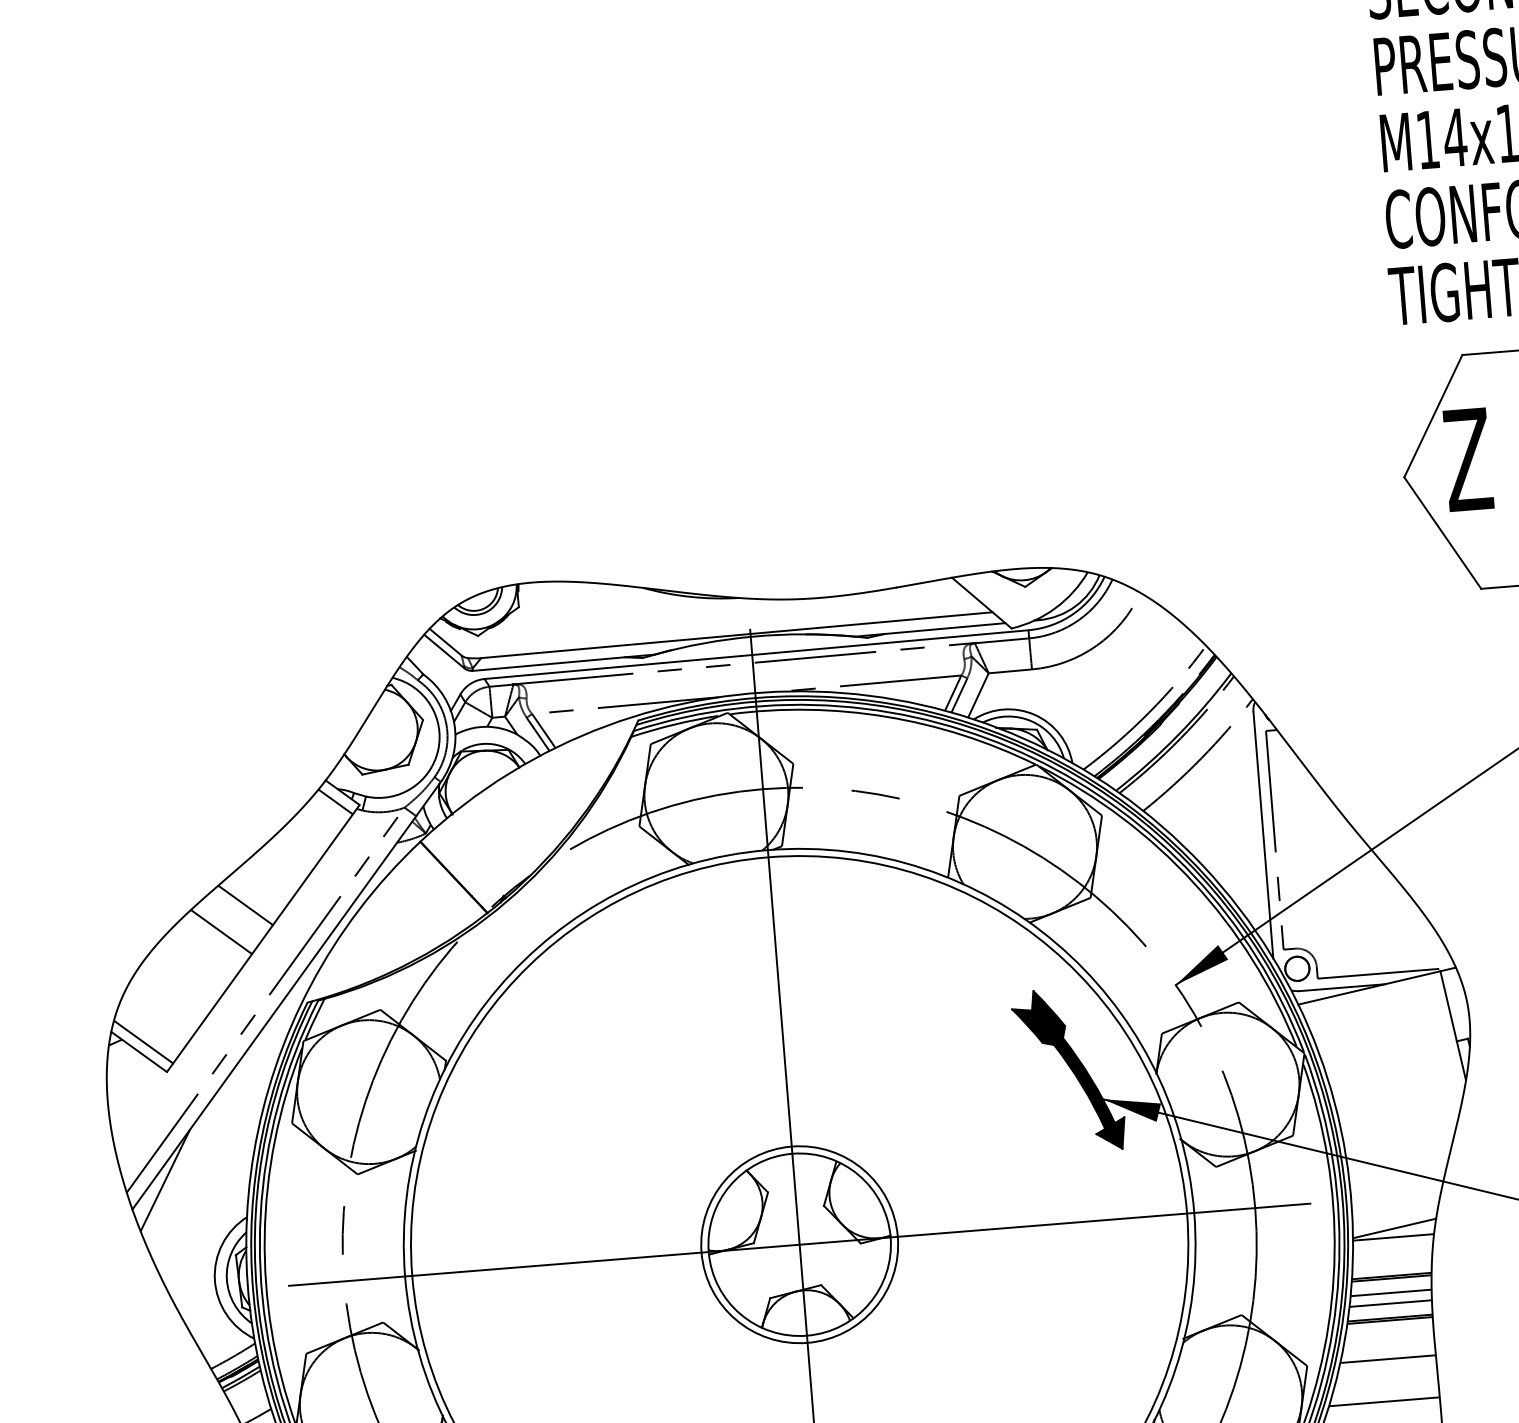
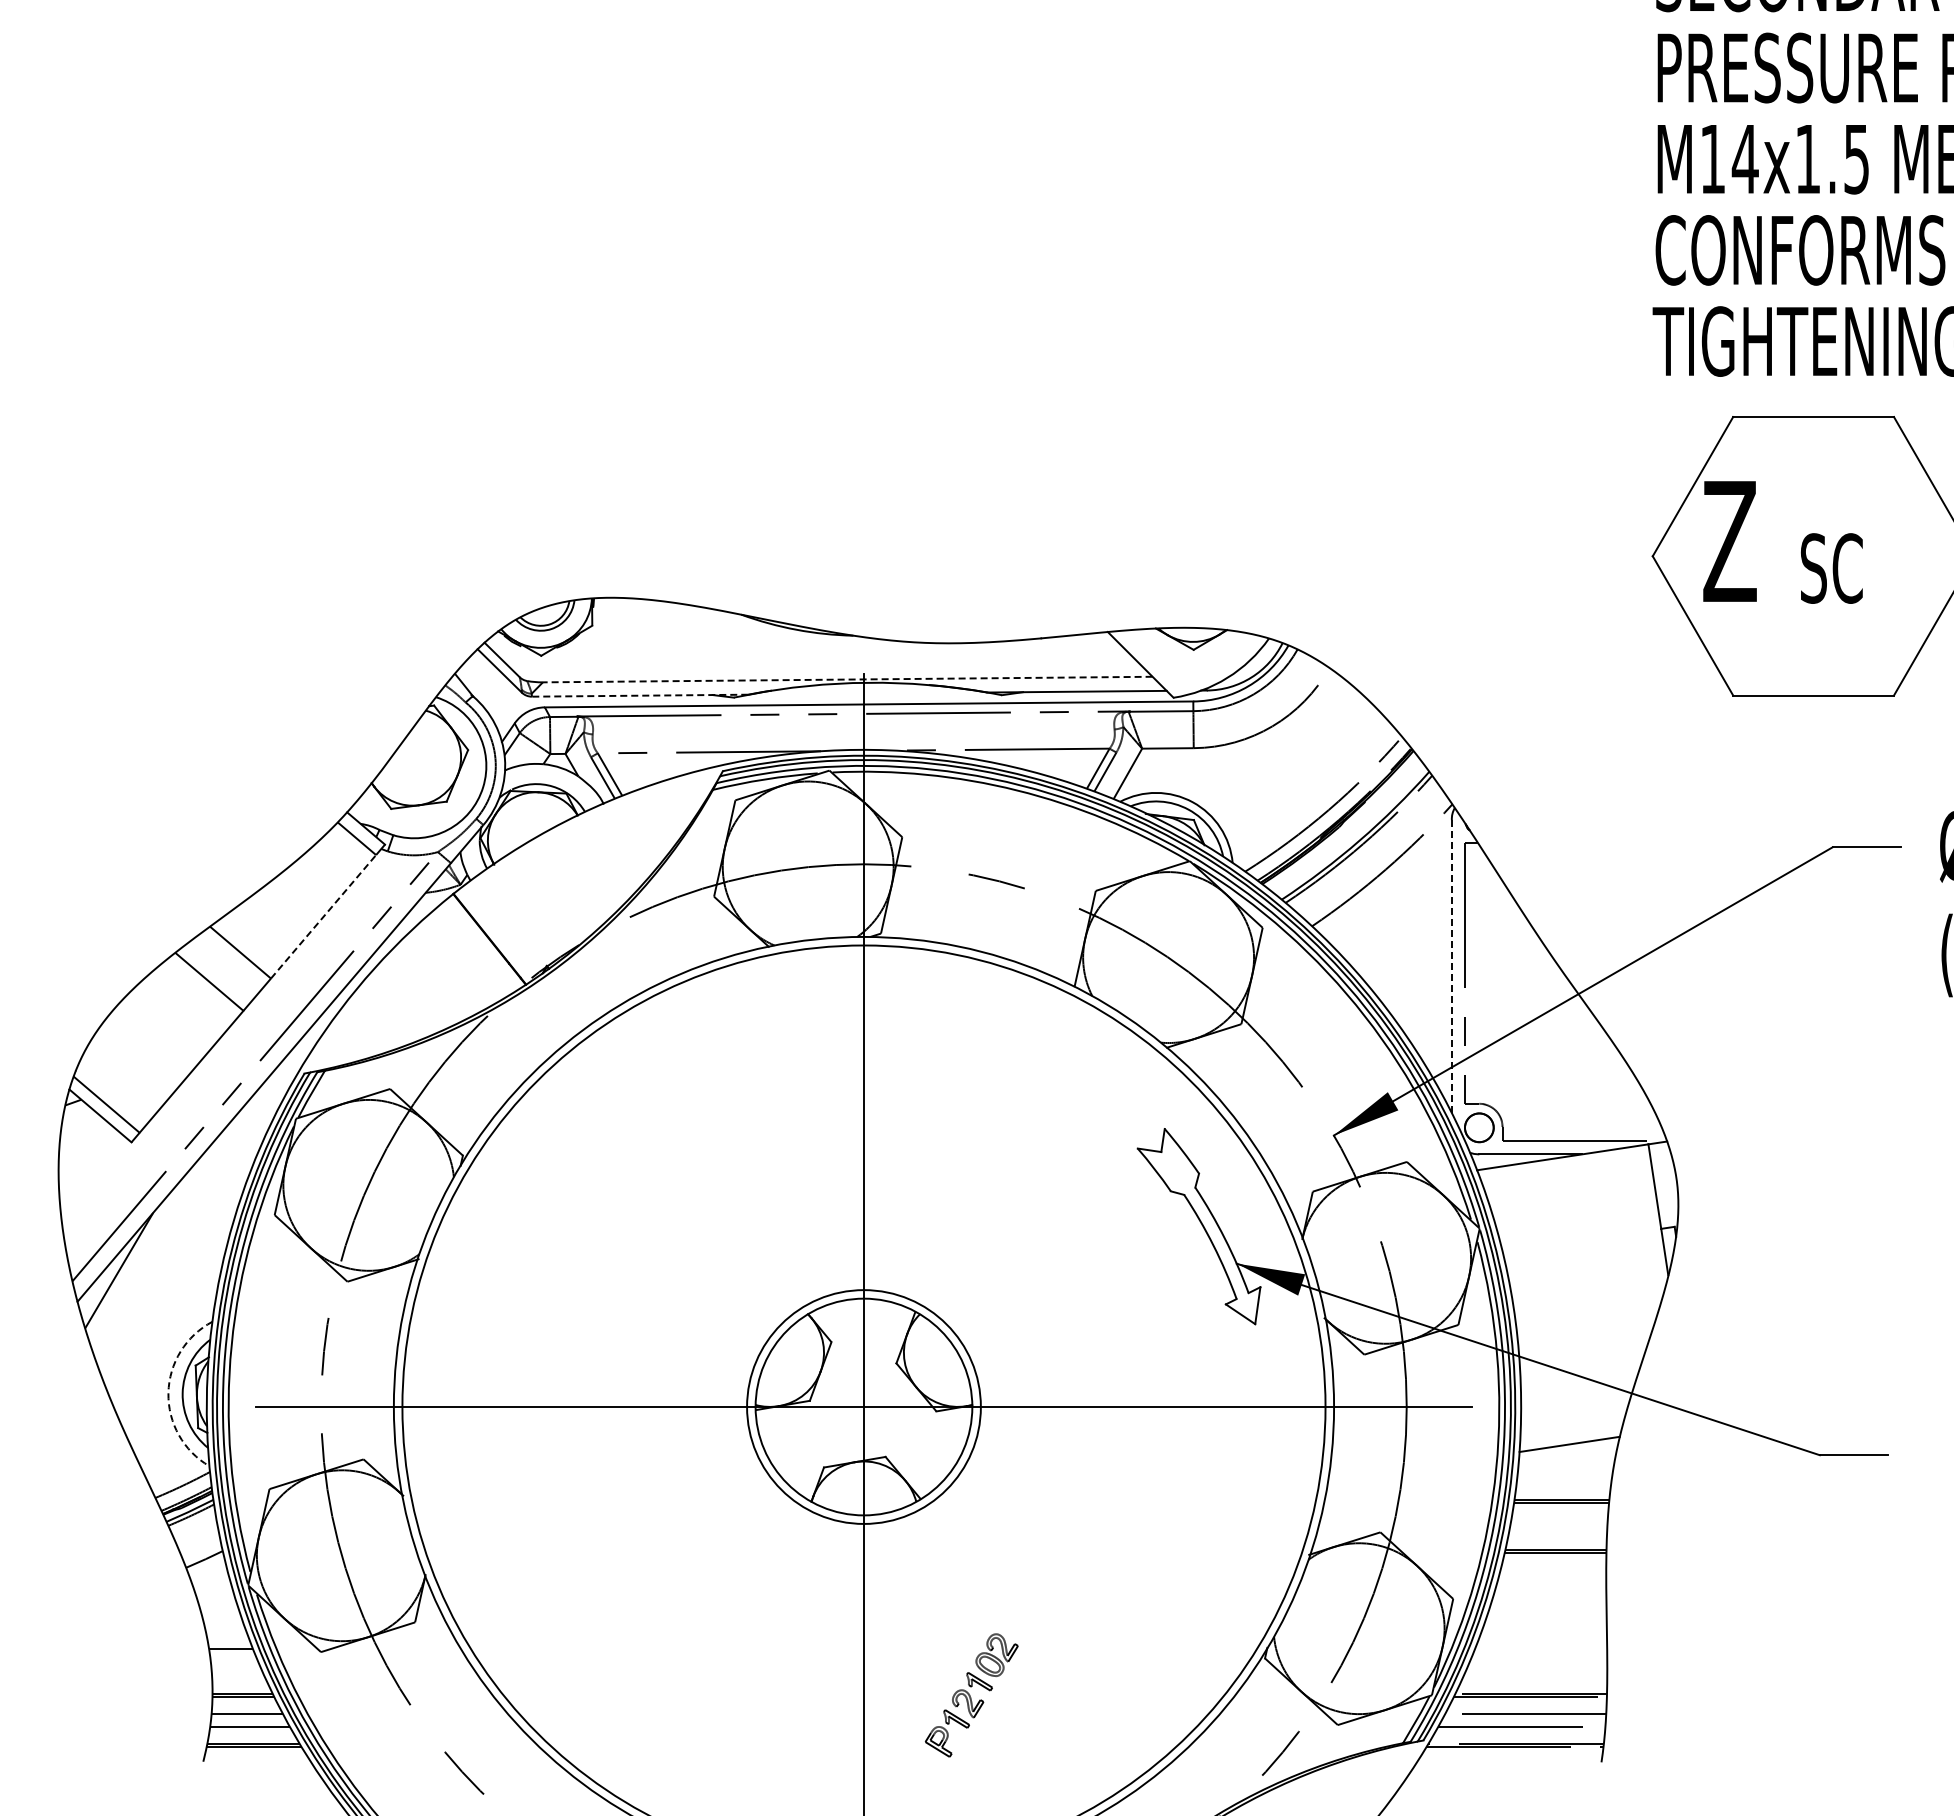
line: (736, 635) -> (847, 679), solid -> dashed
line: (563, 662) -> (639, 695), solid -> dashed
line: (1263, 835) -> (1451, 966), solid -> dashed
line: (312, 869) -> (323, 916), solid -> dashed
fill: (1068, 1070) -> (1198, 1226), removed
line: (1393, 1237) -> (1567, 1454), removed
arc: (214, 1280) -> (168, 1393), solid -> dashed
line: (1391, 1293) -> (1559, 1520), removed
line: (1390, 1303) -> (1557, 1532), removed
line: (1388, 1359) -> (1549, 1598), removed
line: (1384, 1401) -> (1541, 1648), removed

